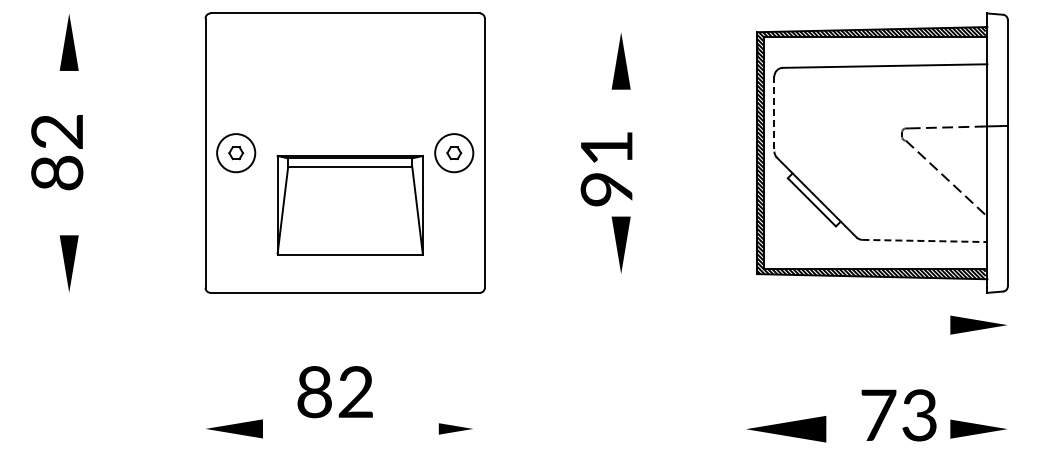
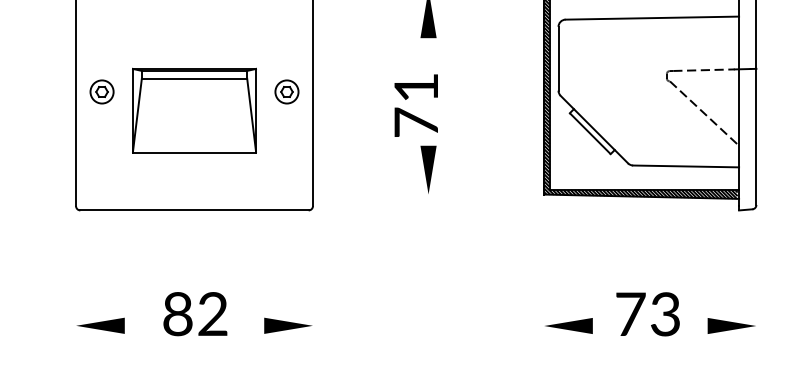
line: (774, 114) -> (558, 59), dashed -> solid
circle: (235, 152) -> (101, 91), size x0.71
circle: (453, 152) -> (286, 91), size x0.71
text: (606, 188) -> (416, 121), 91 -> 71
part: (349, 205) -> (193, 110), moved
line: (924, 240) -> (685, 166), dashed -> solid
part: (978, 324) -> (731, 237), removed
text: (334, 392) -> (194, 314), moved
text: (898, 415) -> (647, 314), moved
part: (455, 428) -> (288, 325), size x1.67
part: (786, 428) -> (568, 325), size x0.71

